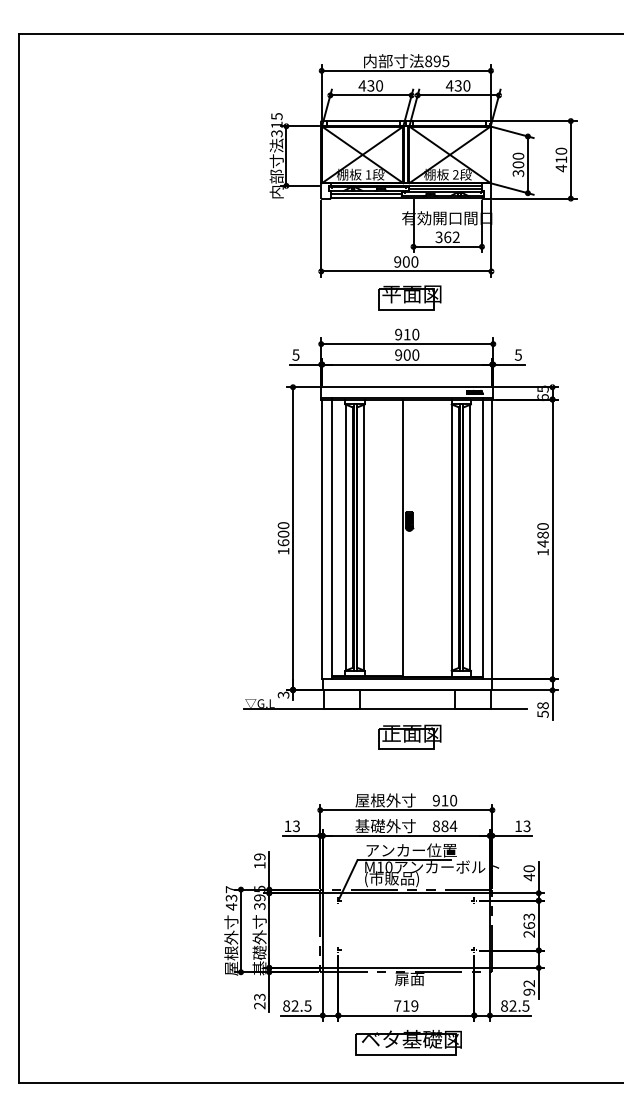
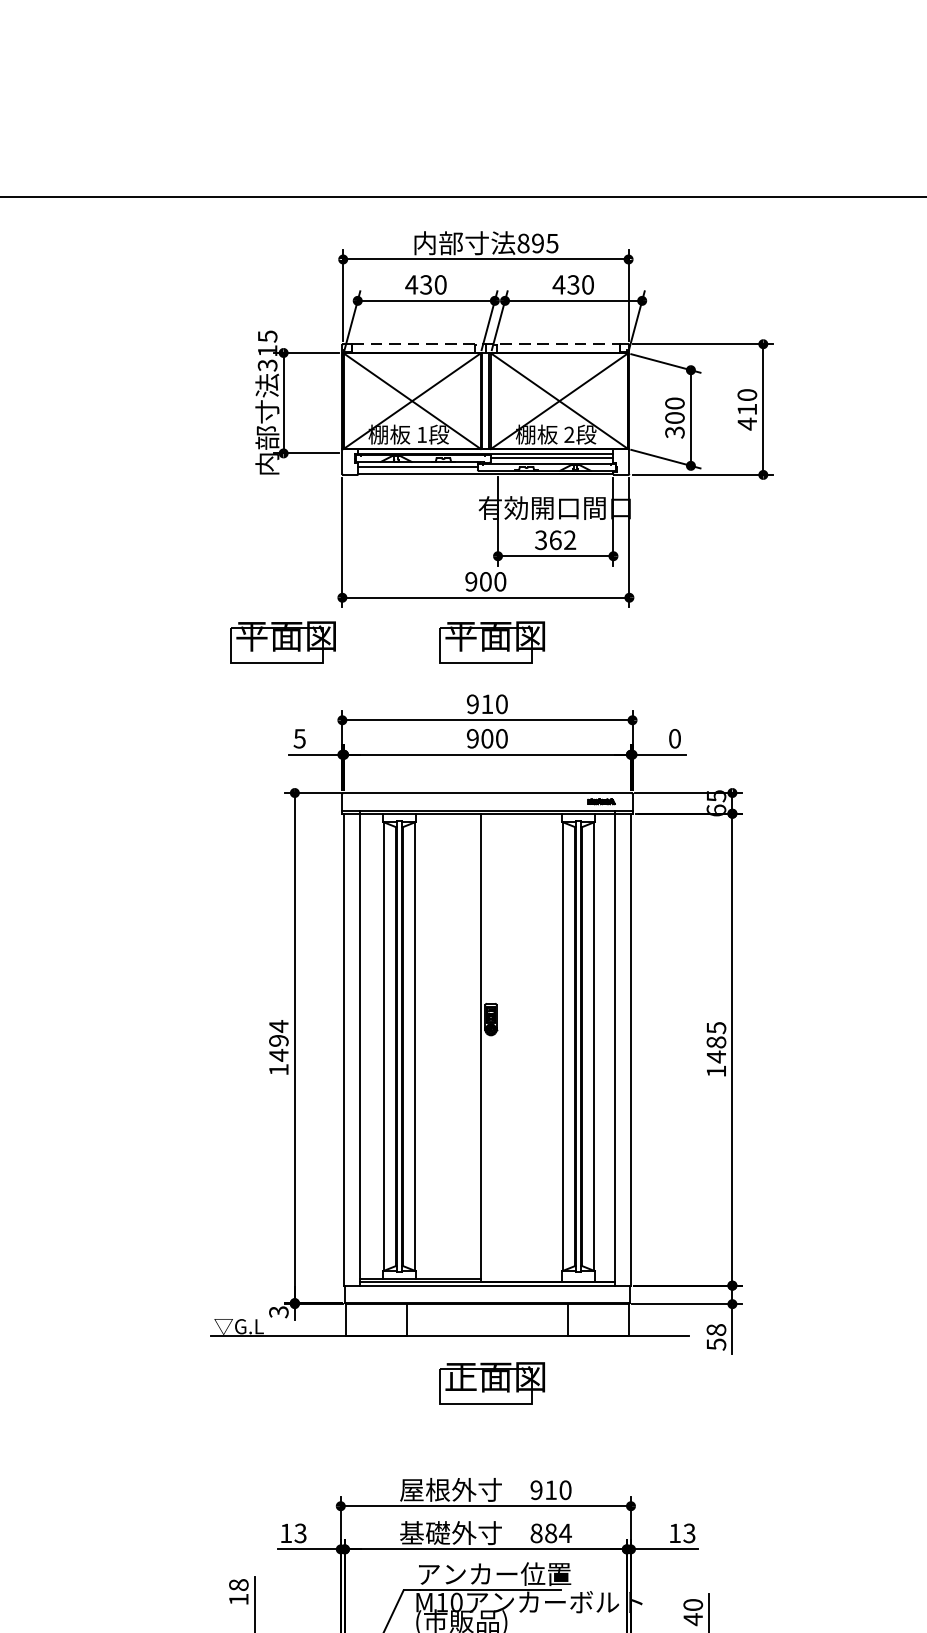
line: (406, 121) -> (486, 344), solid -> dashed
part: (285, 297) -> (282, 641), added
text: (517, 354) -> (673, 737), 5 -> 0
text: (542, 526) -> (715, 1027), 1480 -> 1485
text: (283, 533) -> (278, 1039), 1600 -> 1494
text: (259, 856) -> (238, 1584), 19 -> 18

